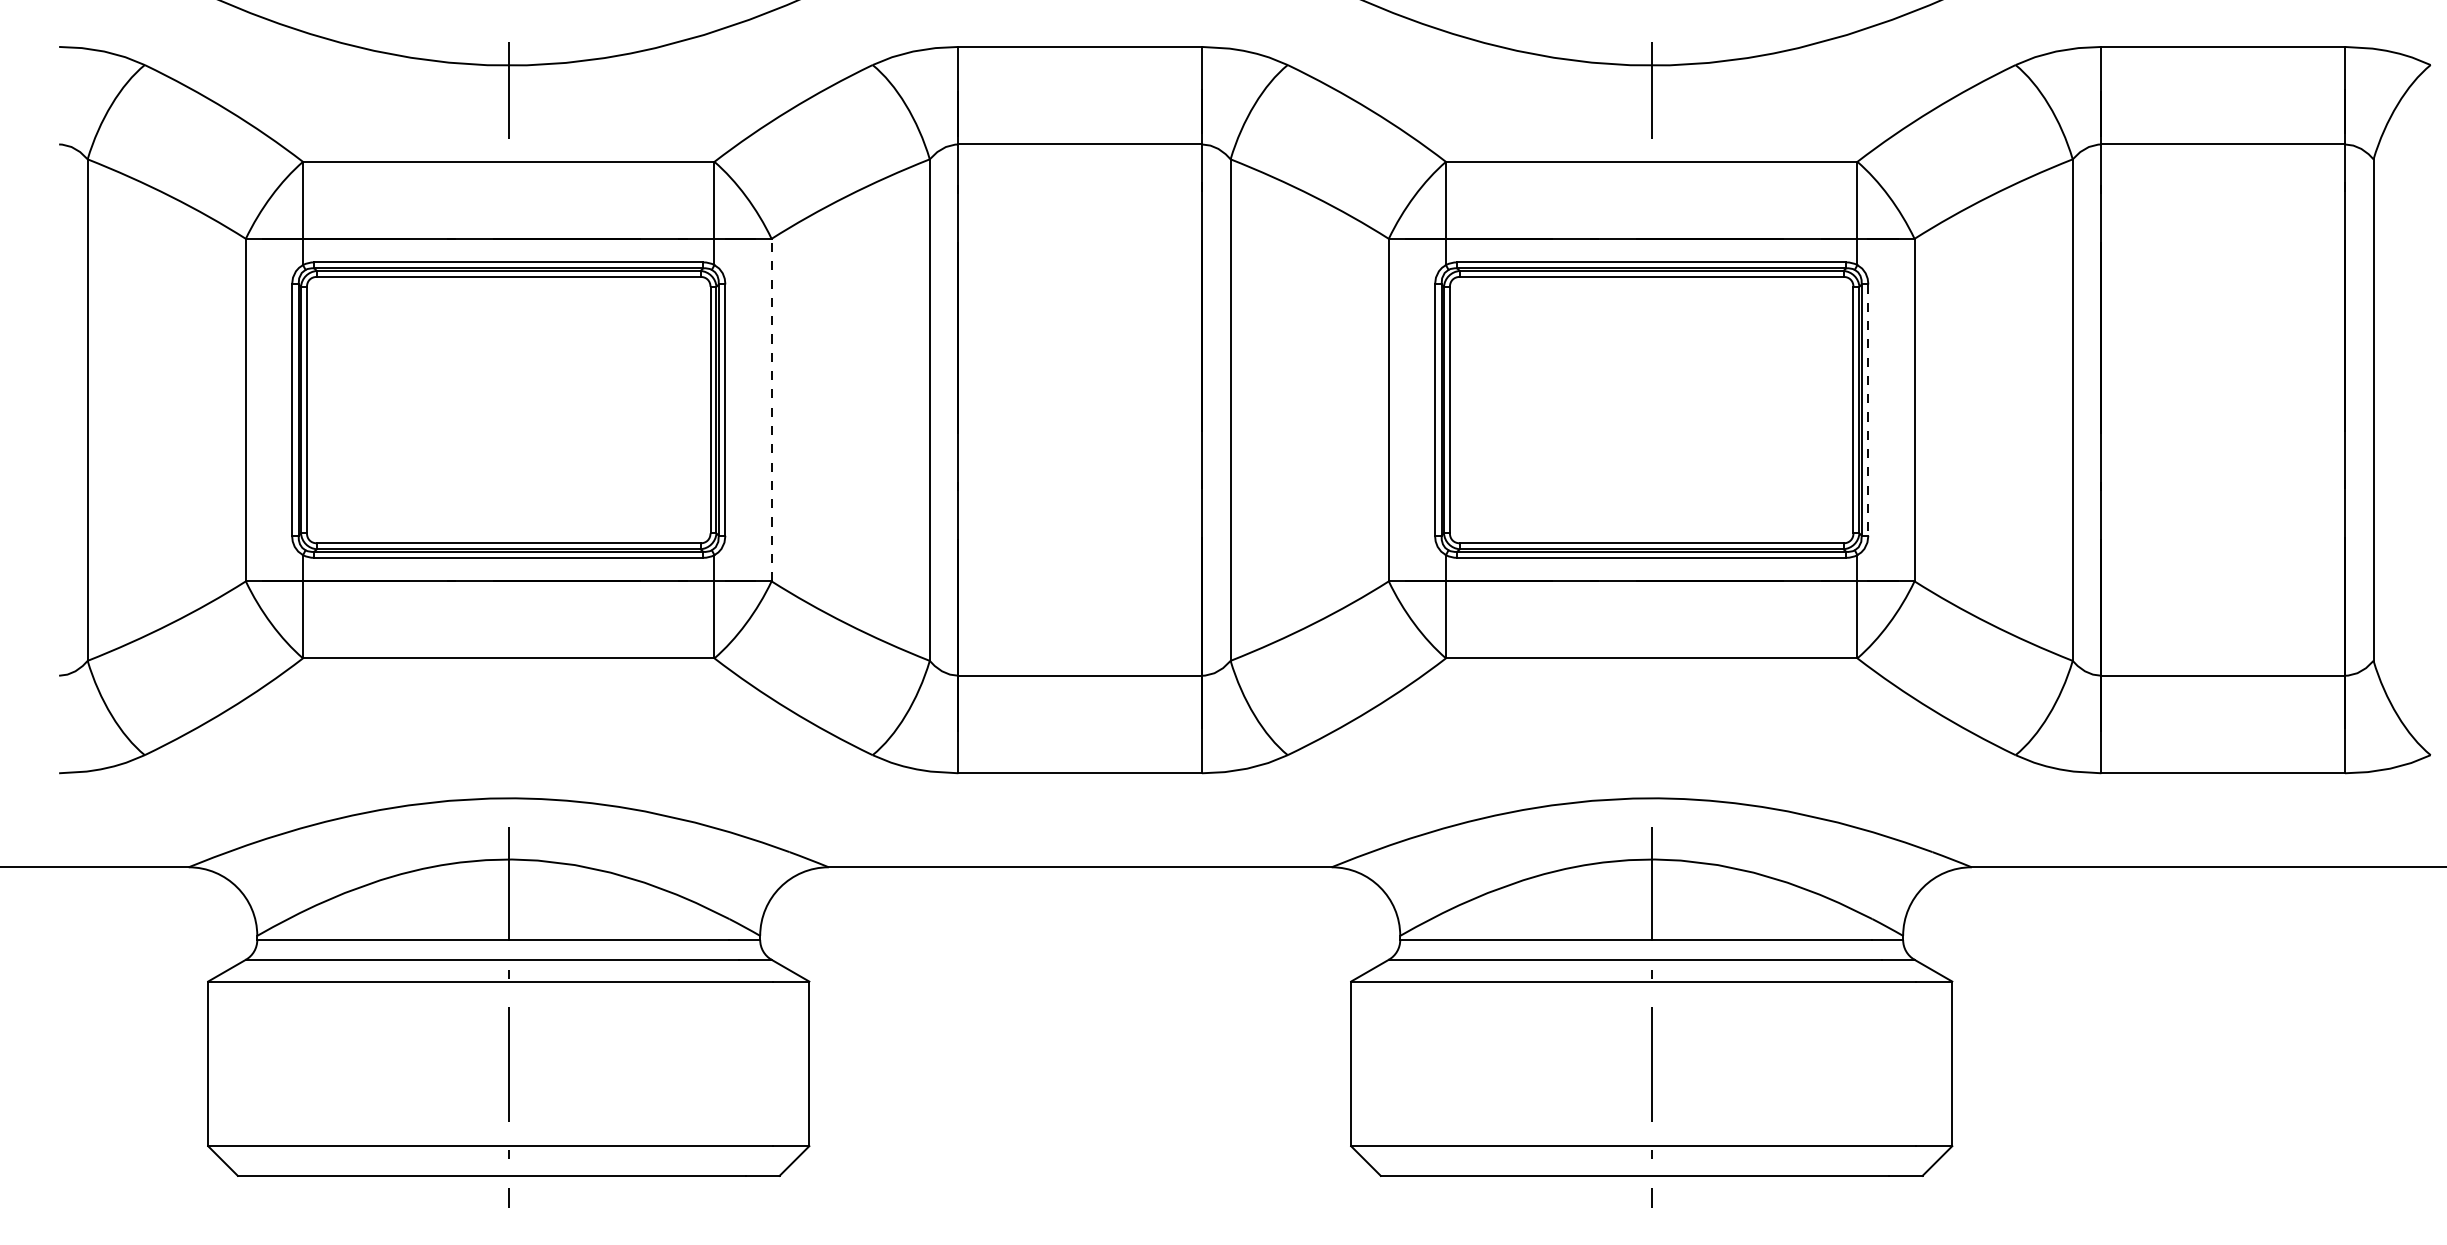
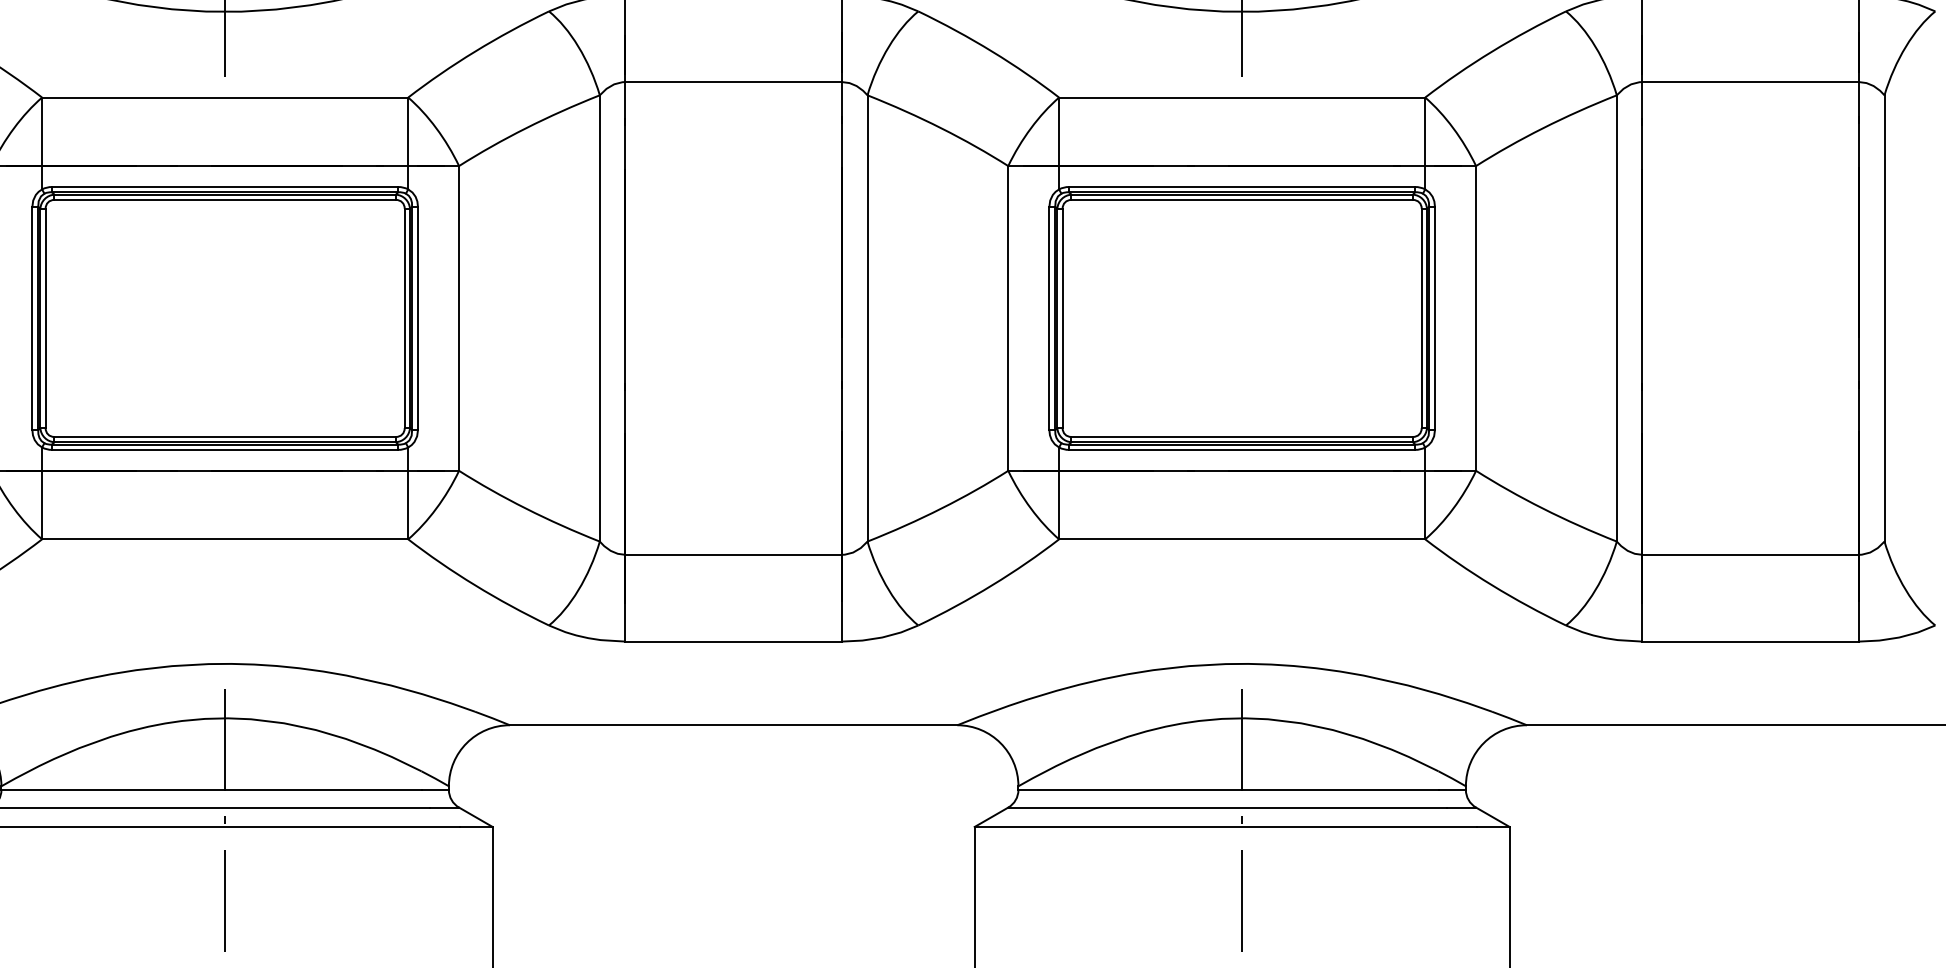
line: (771, 409) -> (458, 317), dashed -> solid
line: (1868, 410) -> (1435, 318), dashed -> solid

